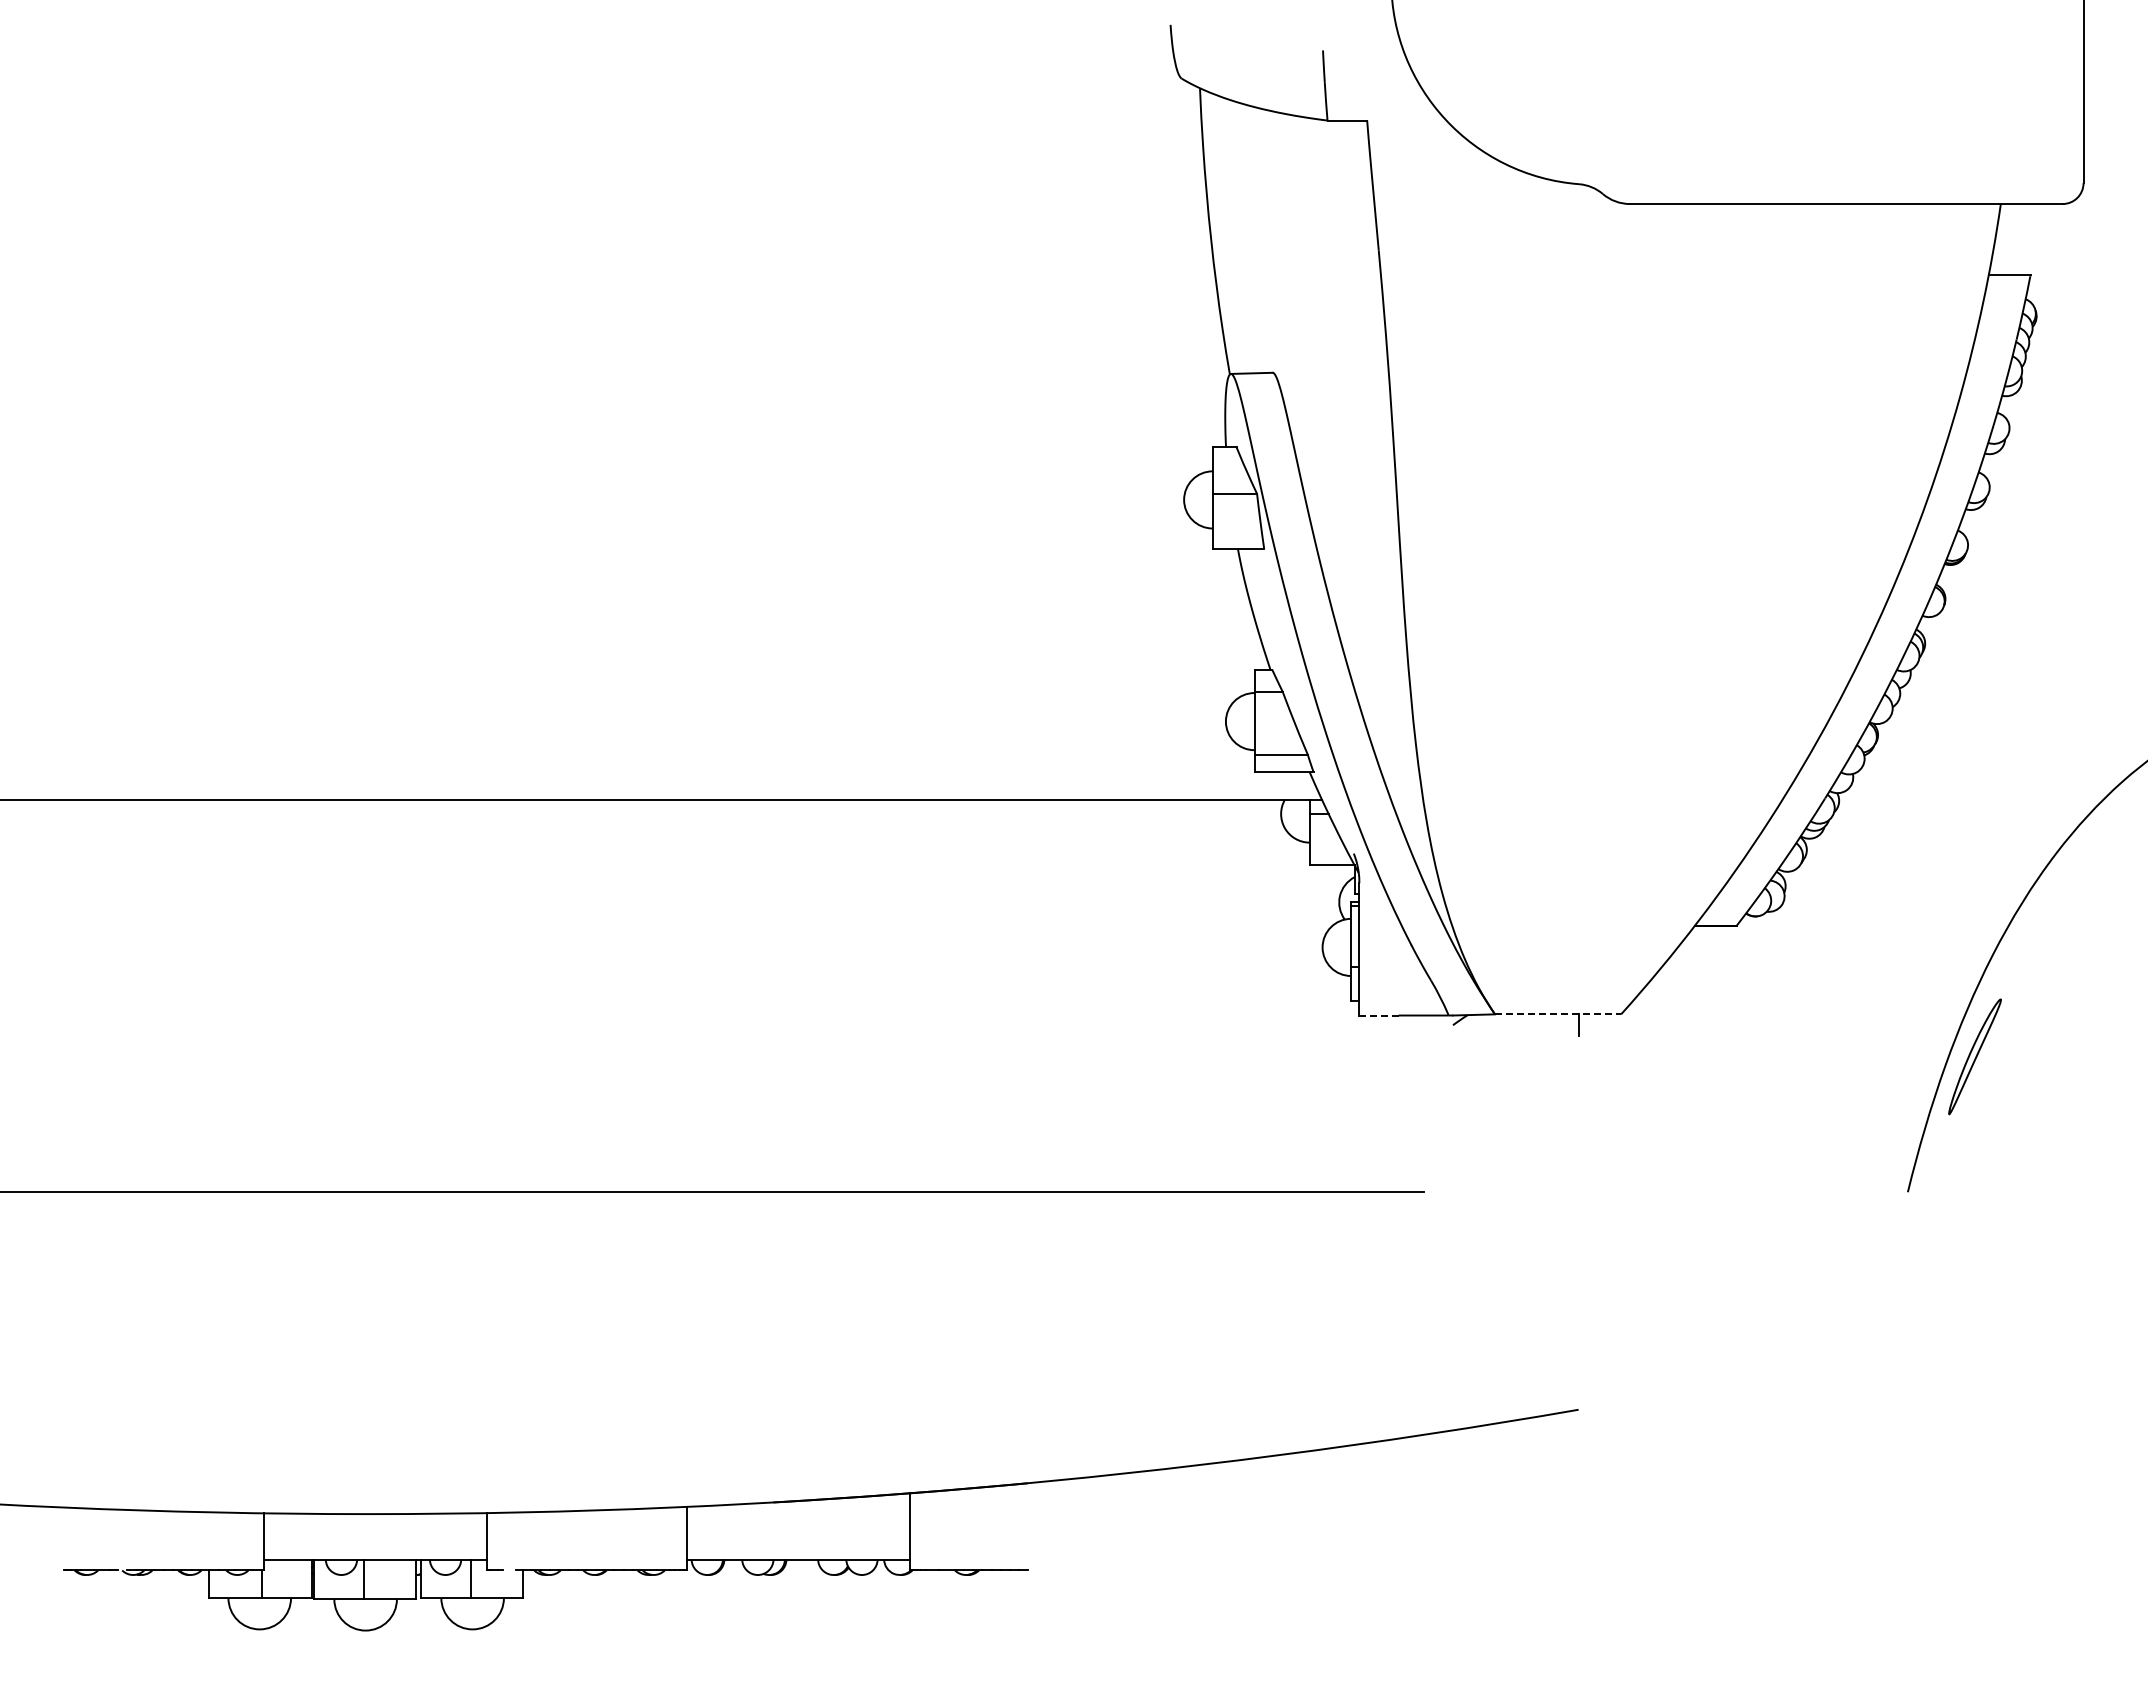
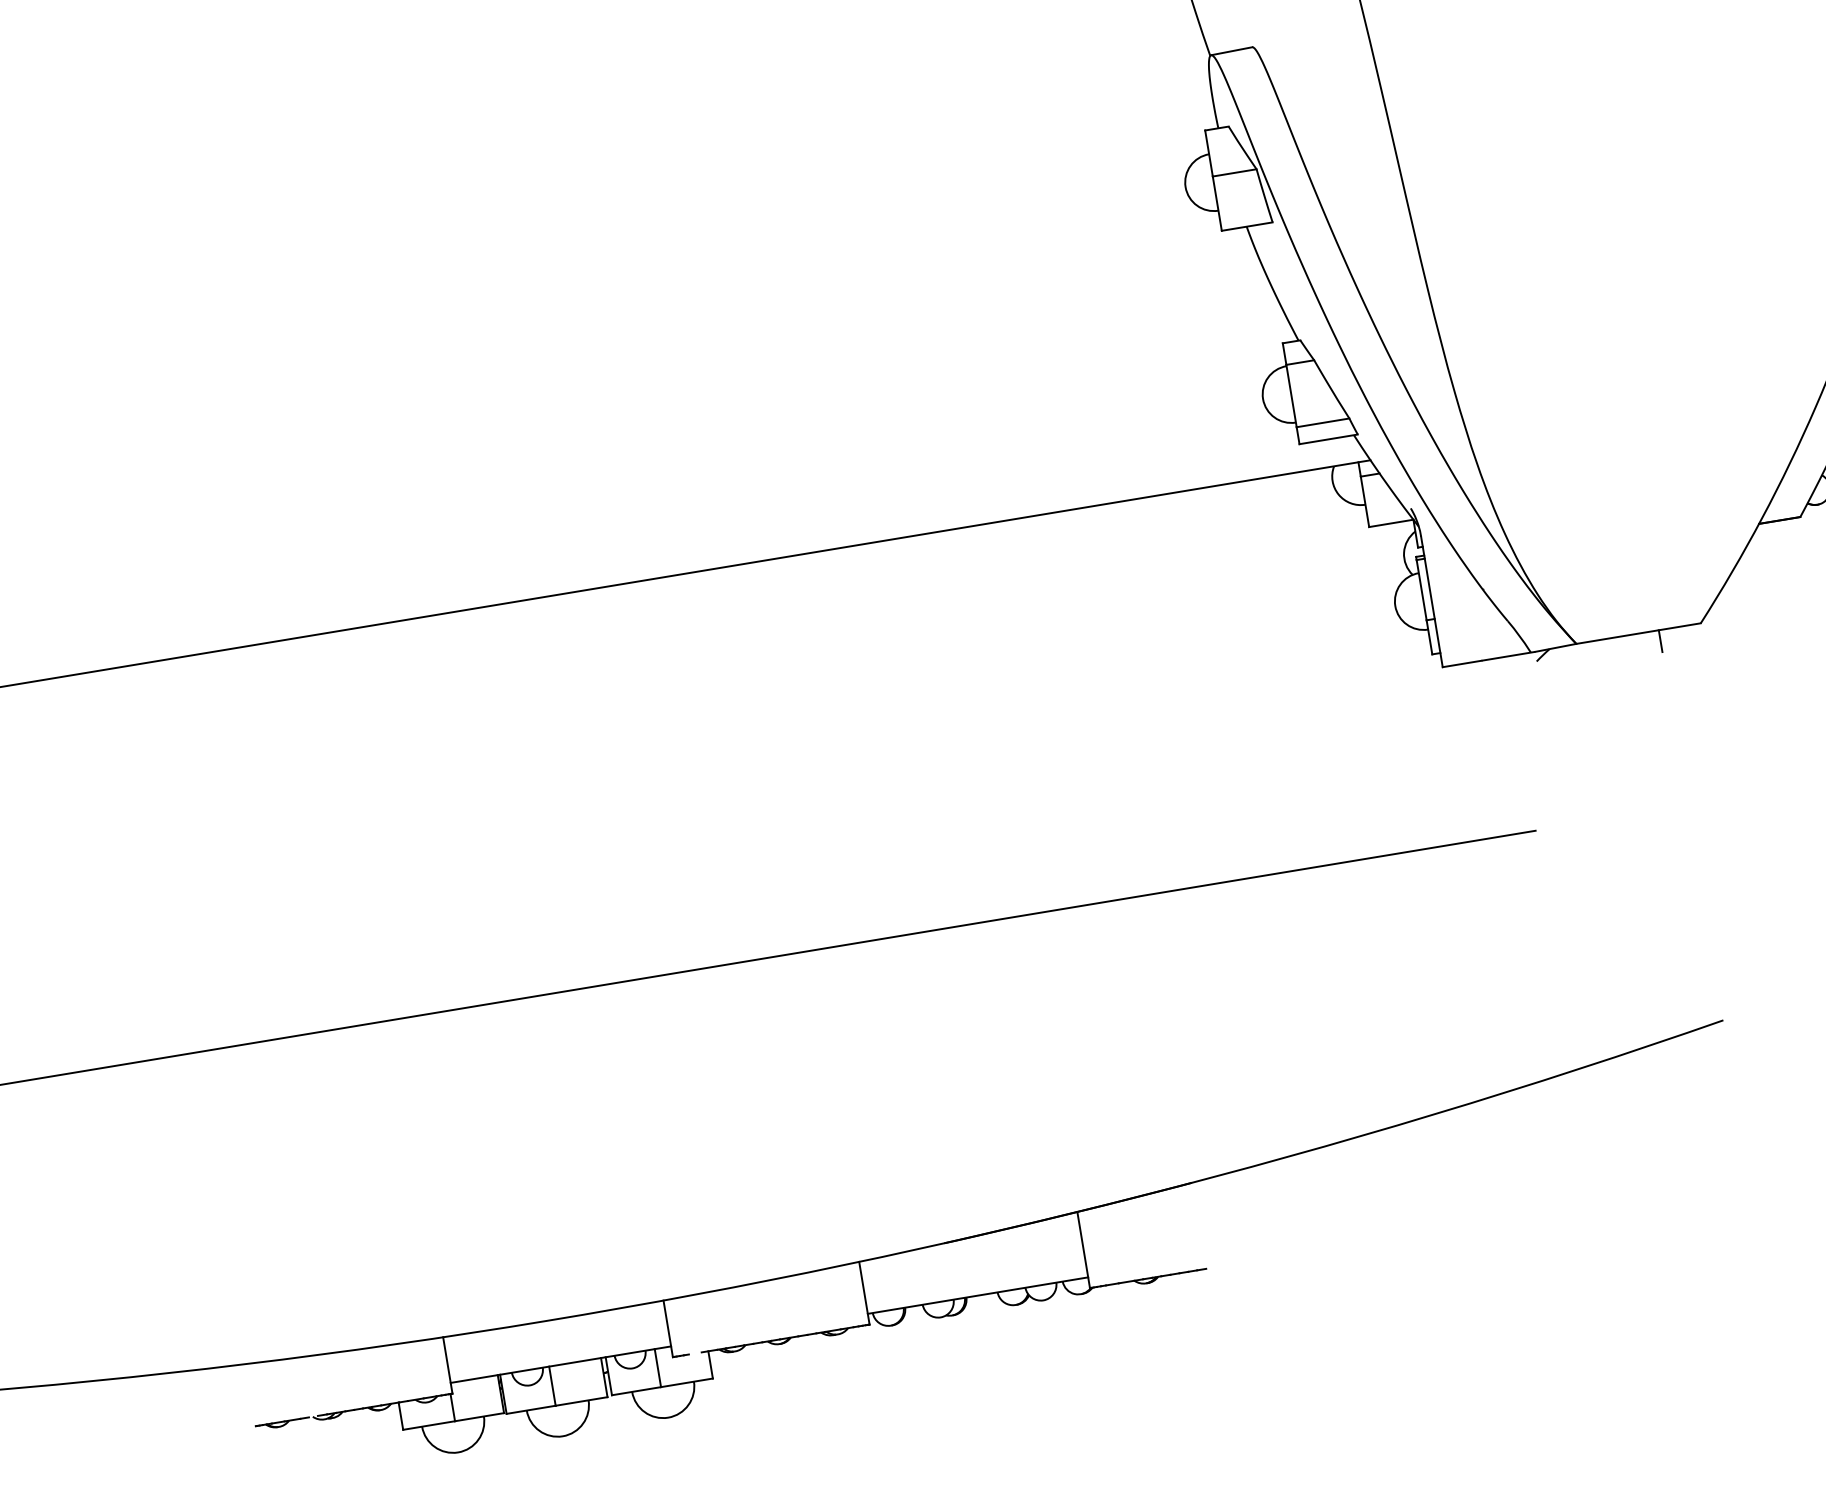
line: (1558, 1014) -> (1639, 633), dashed -> solid
line: (1379, 1015) -> (1462, 663), dashed -> solid

